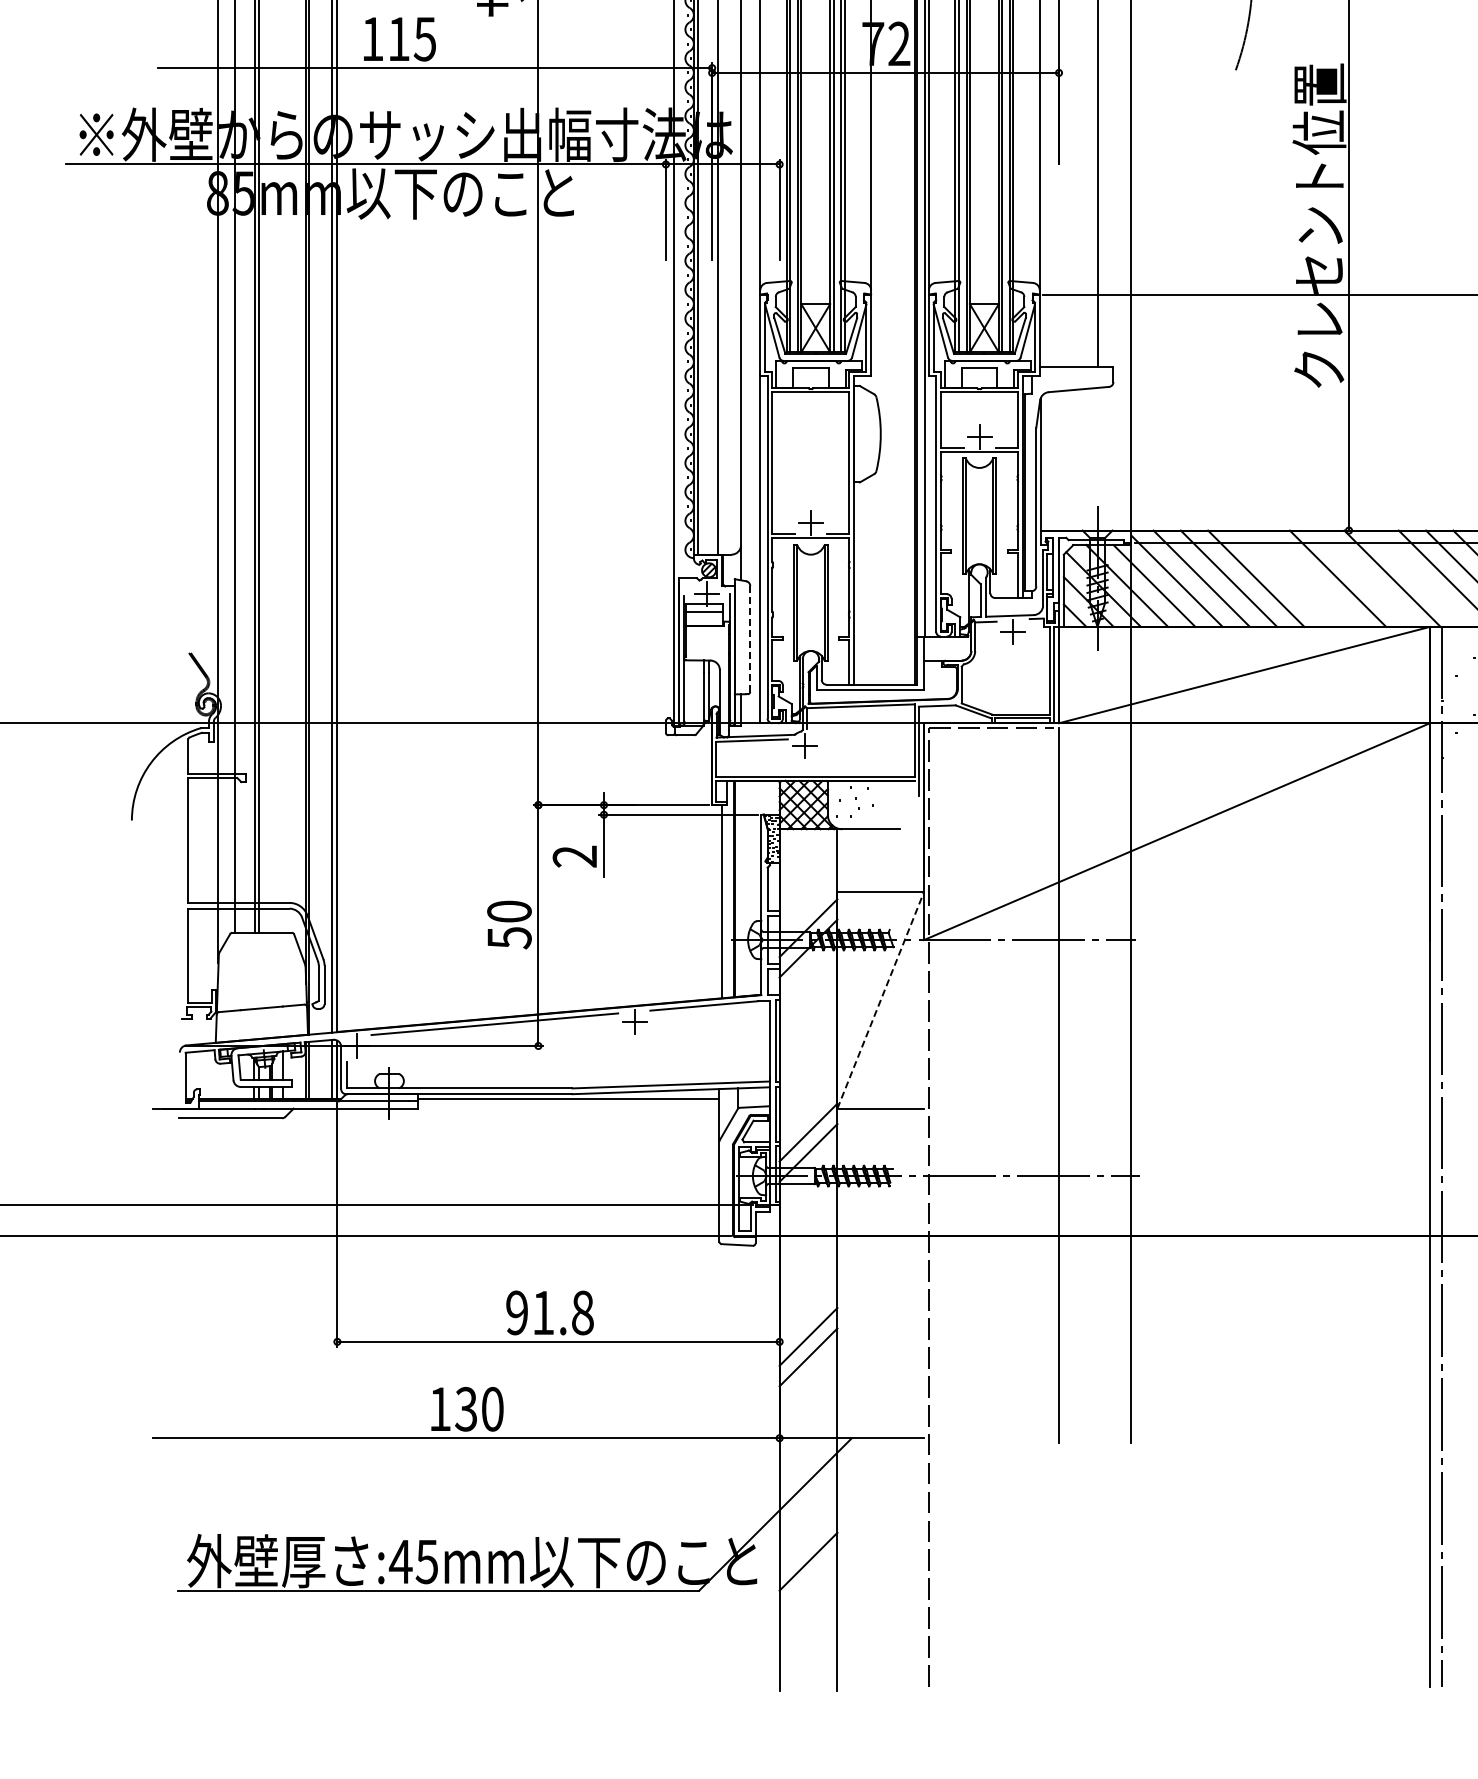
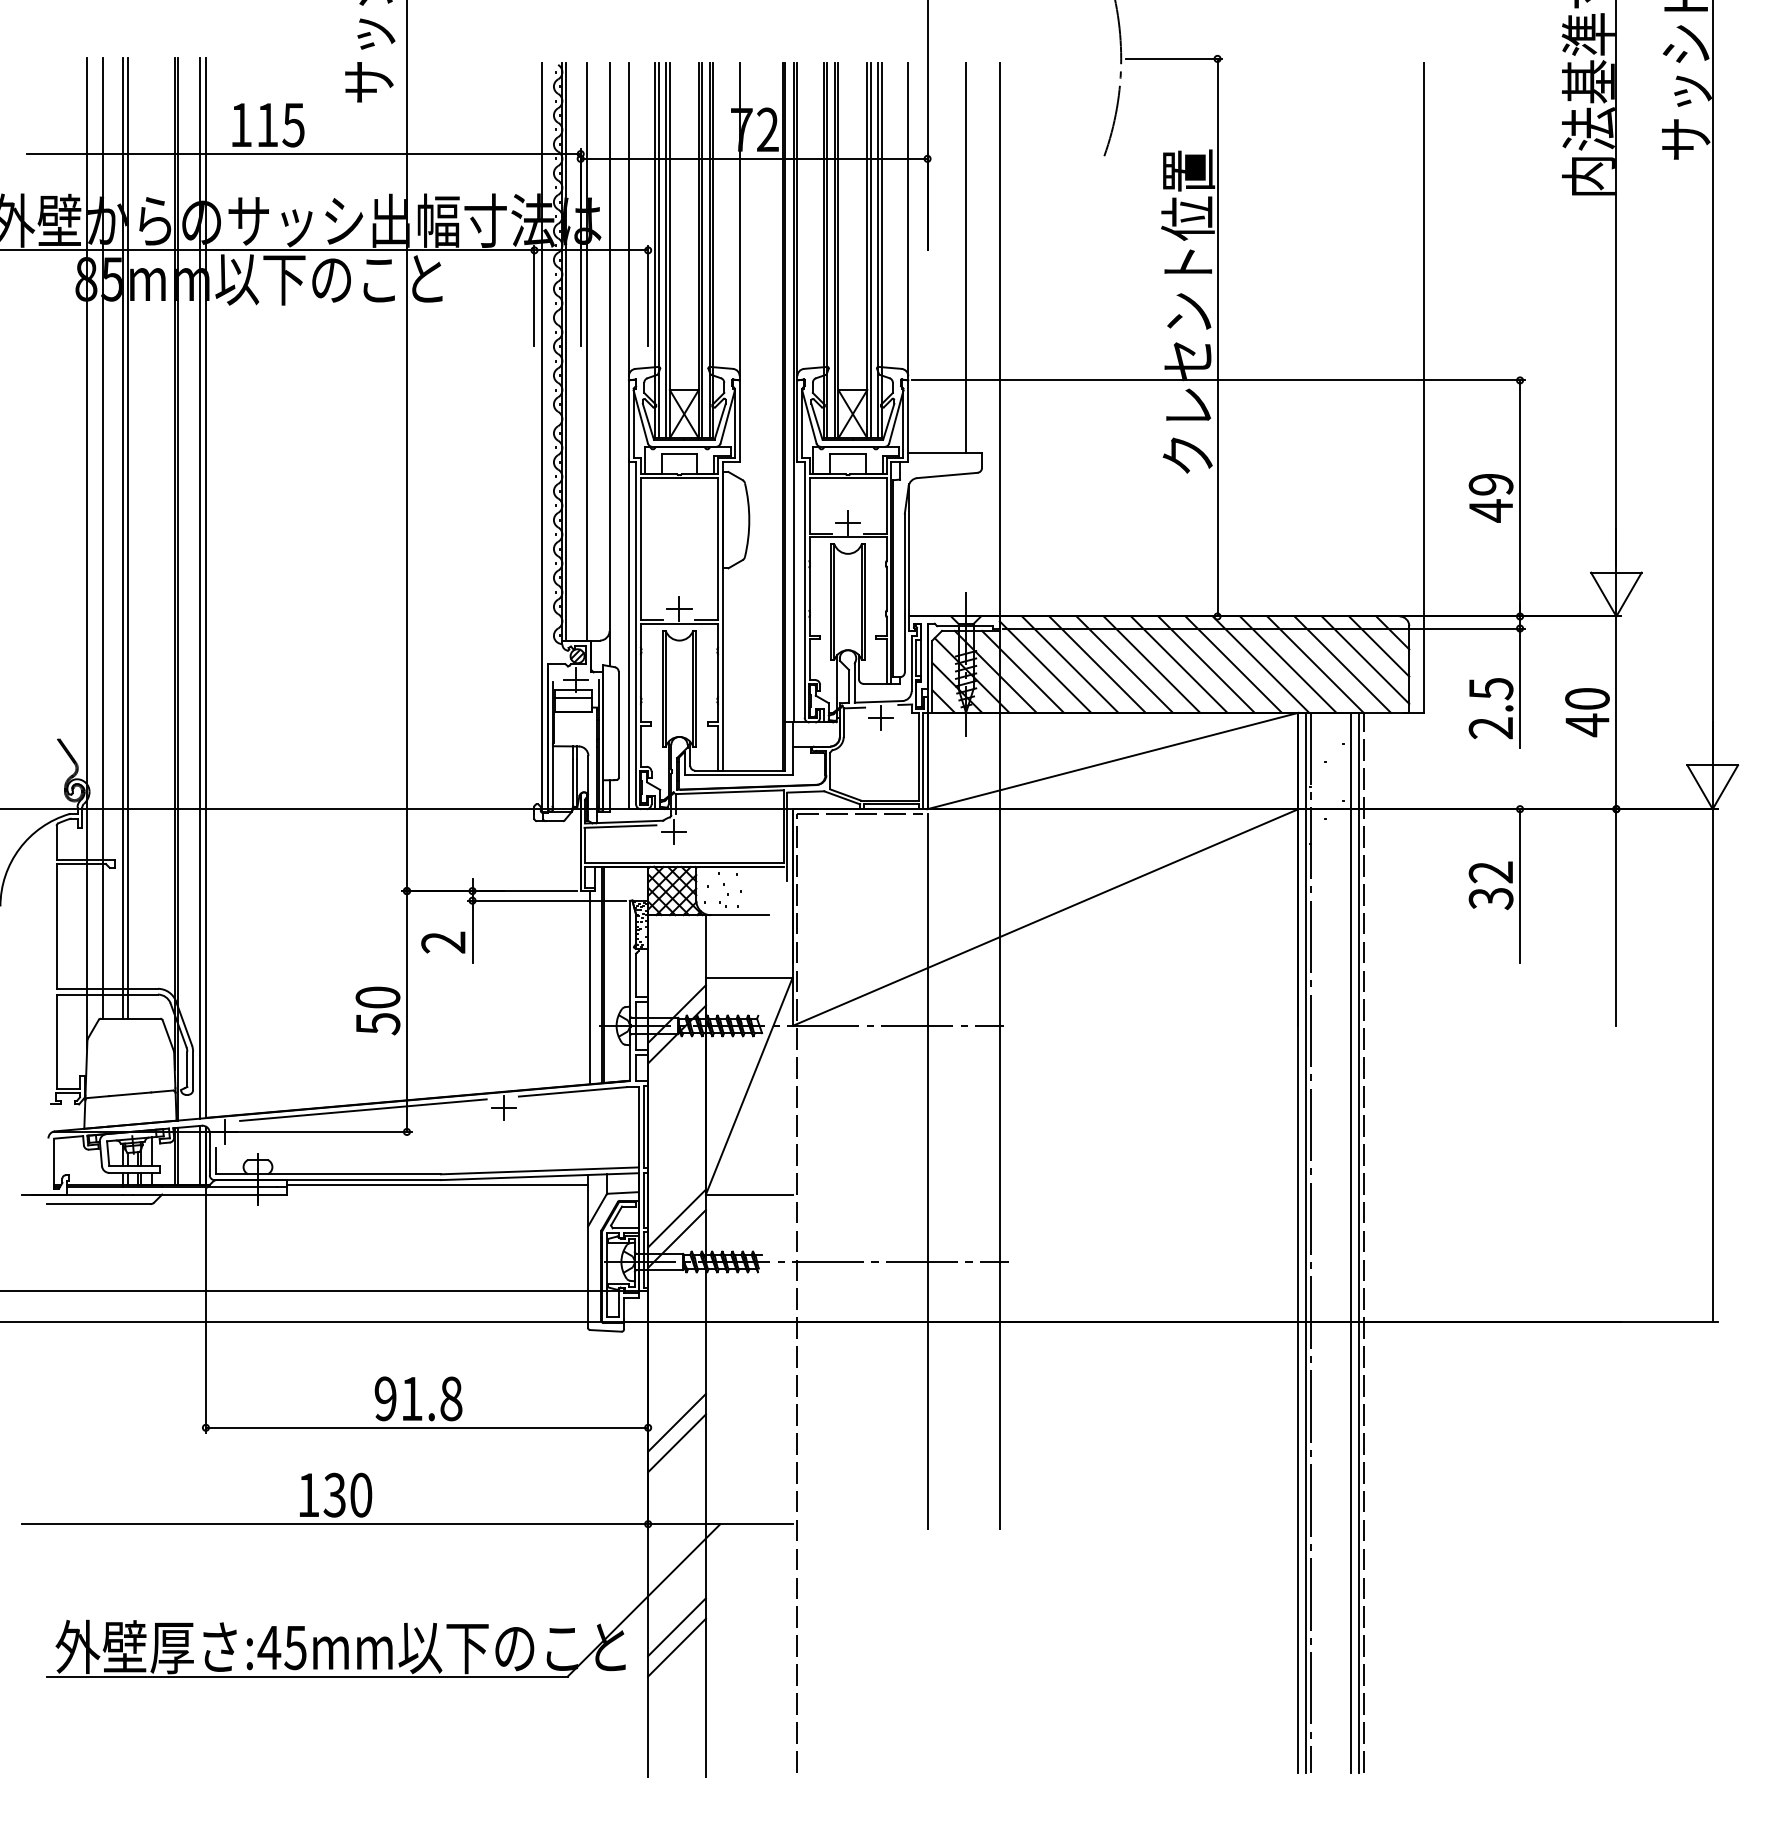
line: (1282, 578) -> (1151, 664), added
line: (1310, 578) -> (1179, 664), added
line: (1364, 578) -> (1233, 664), added
line: (1419, 578) -> (1288, 664), added
line: (749, 638) -> (618, 724), dashed -> solid
line: (880, 1000) -> (749, 1086), dashed -> solid
line: (1436, 1156) -> (1305, 1242), added
line: (807, 1541) -> (676, 1627), added

